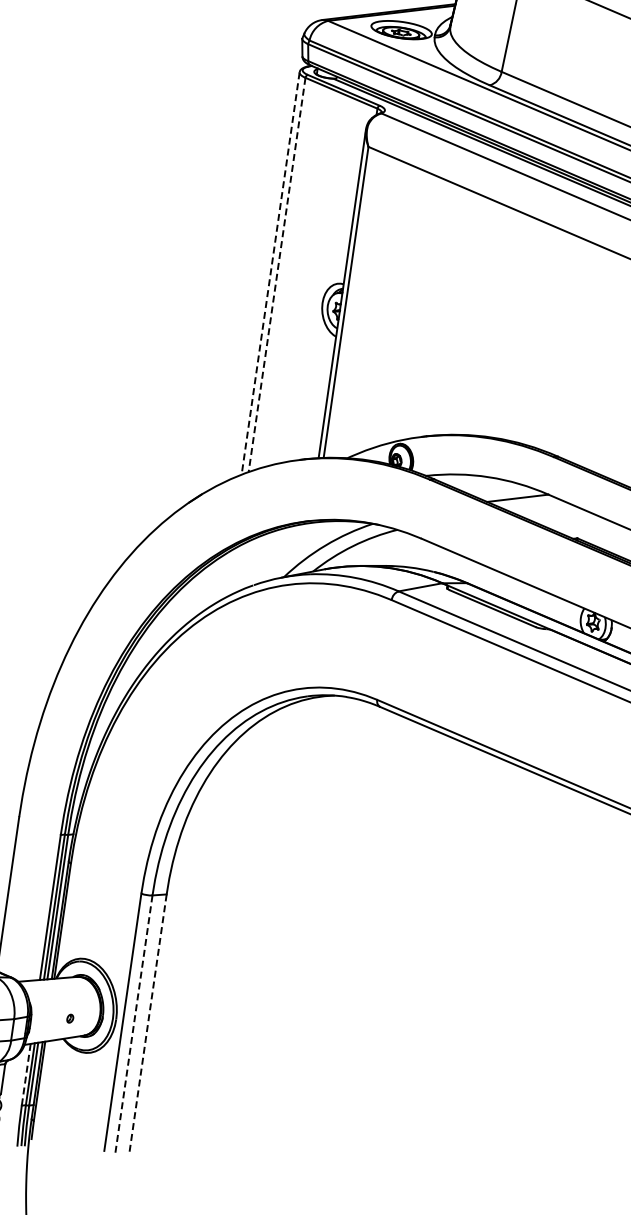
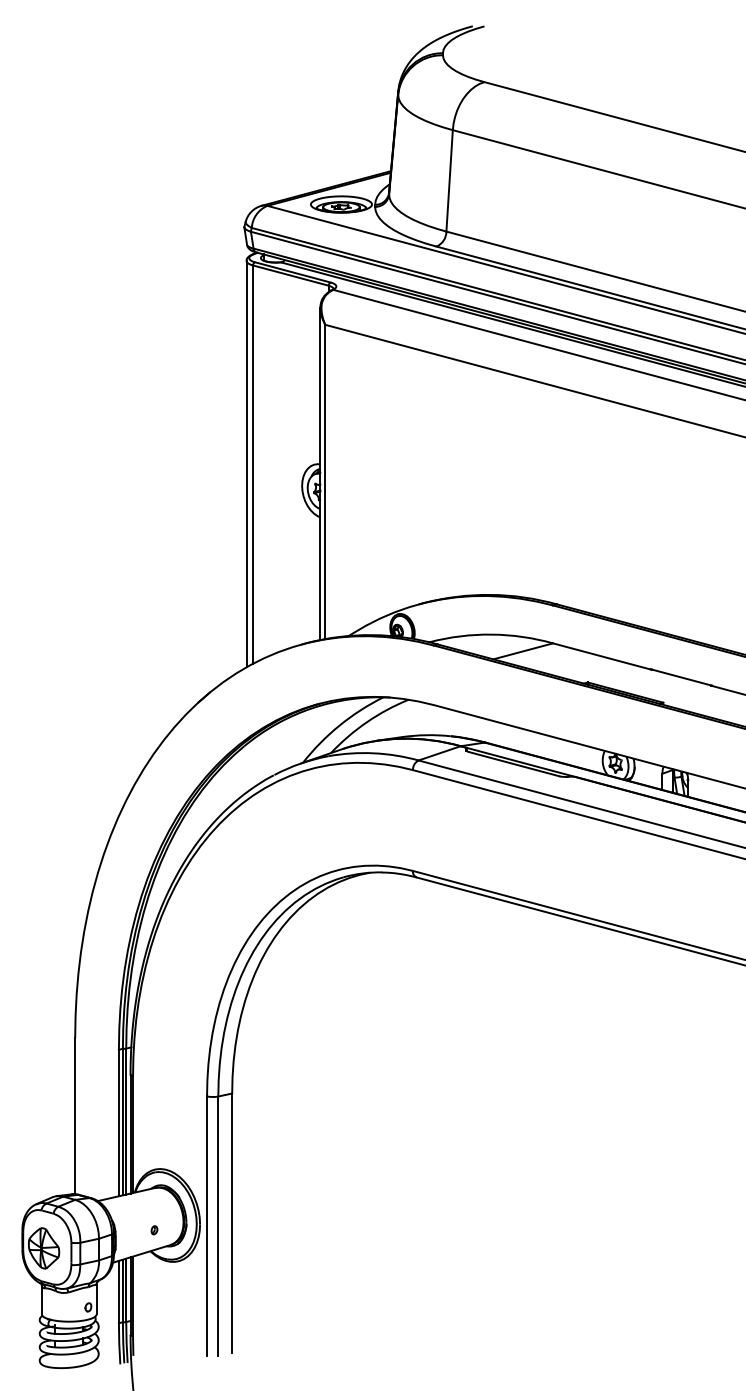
line: (270, 273) -> (246, 464), dashed -> solid
line: (277, 275) -> (253, 465), dashed -> solid
line: (148, 1023) -> (232, 1223), dashed -> solid
line: (134, 1024) -> (218, 1226), dashed -> solid
line: (25, 1075) -> (118, 1292), dashed -> solid

